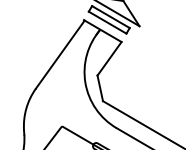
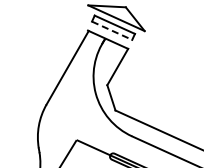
line: (108, 22) -> (112, 30), solid -> dashed

